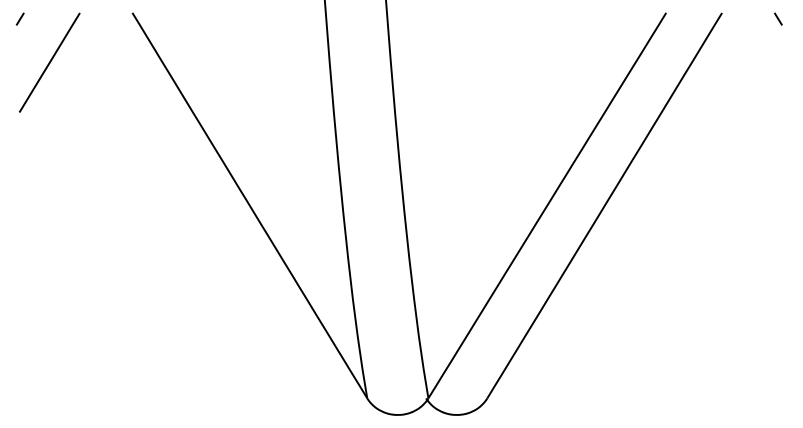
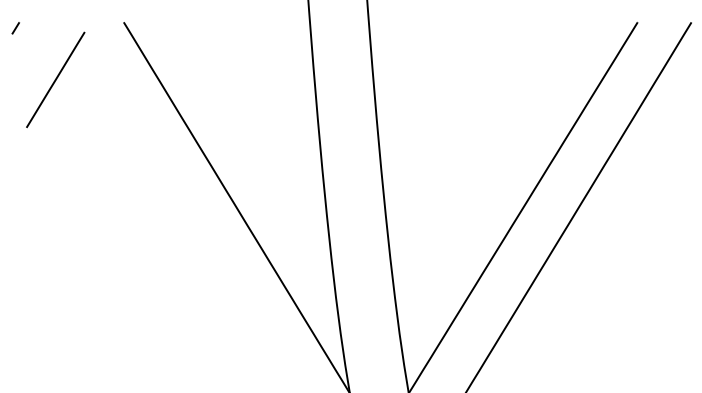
line: (49, 62) -> (55, 79), moved

